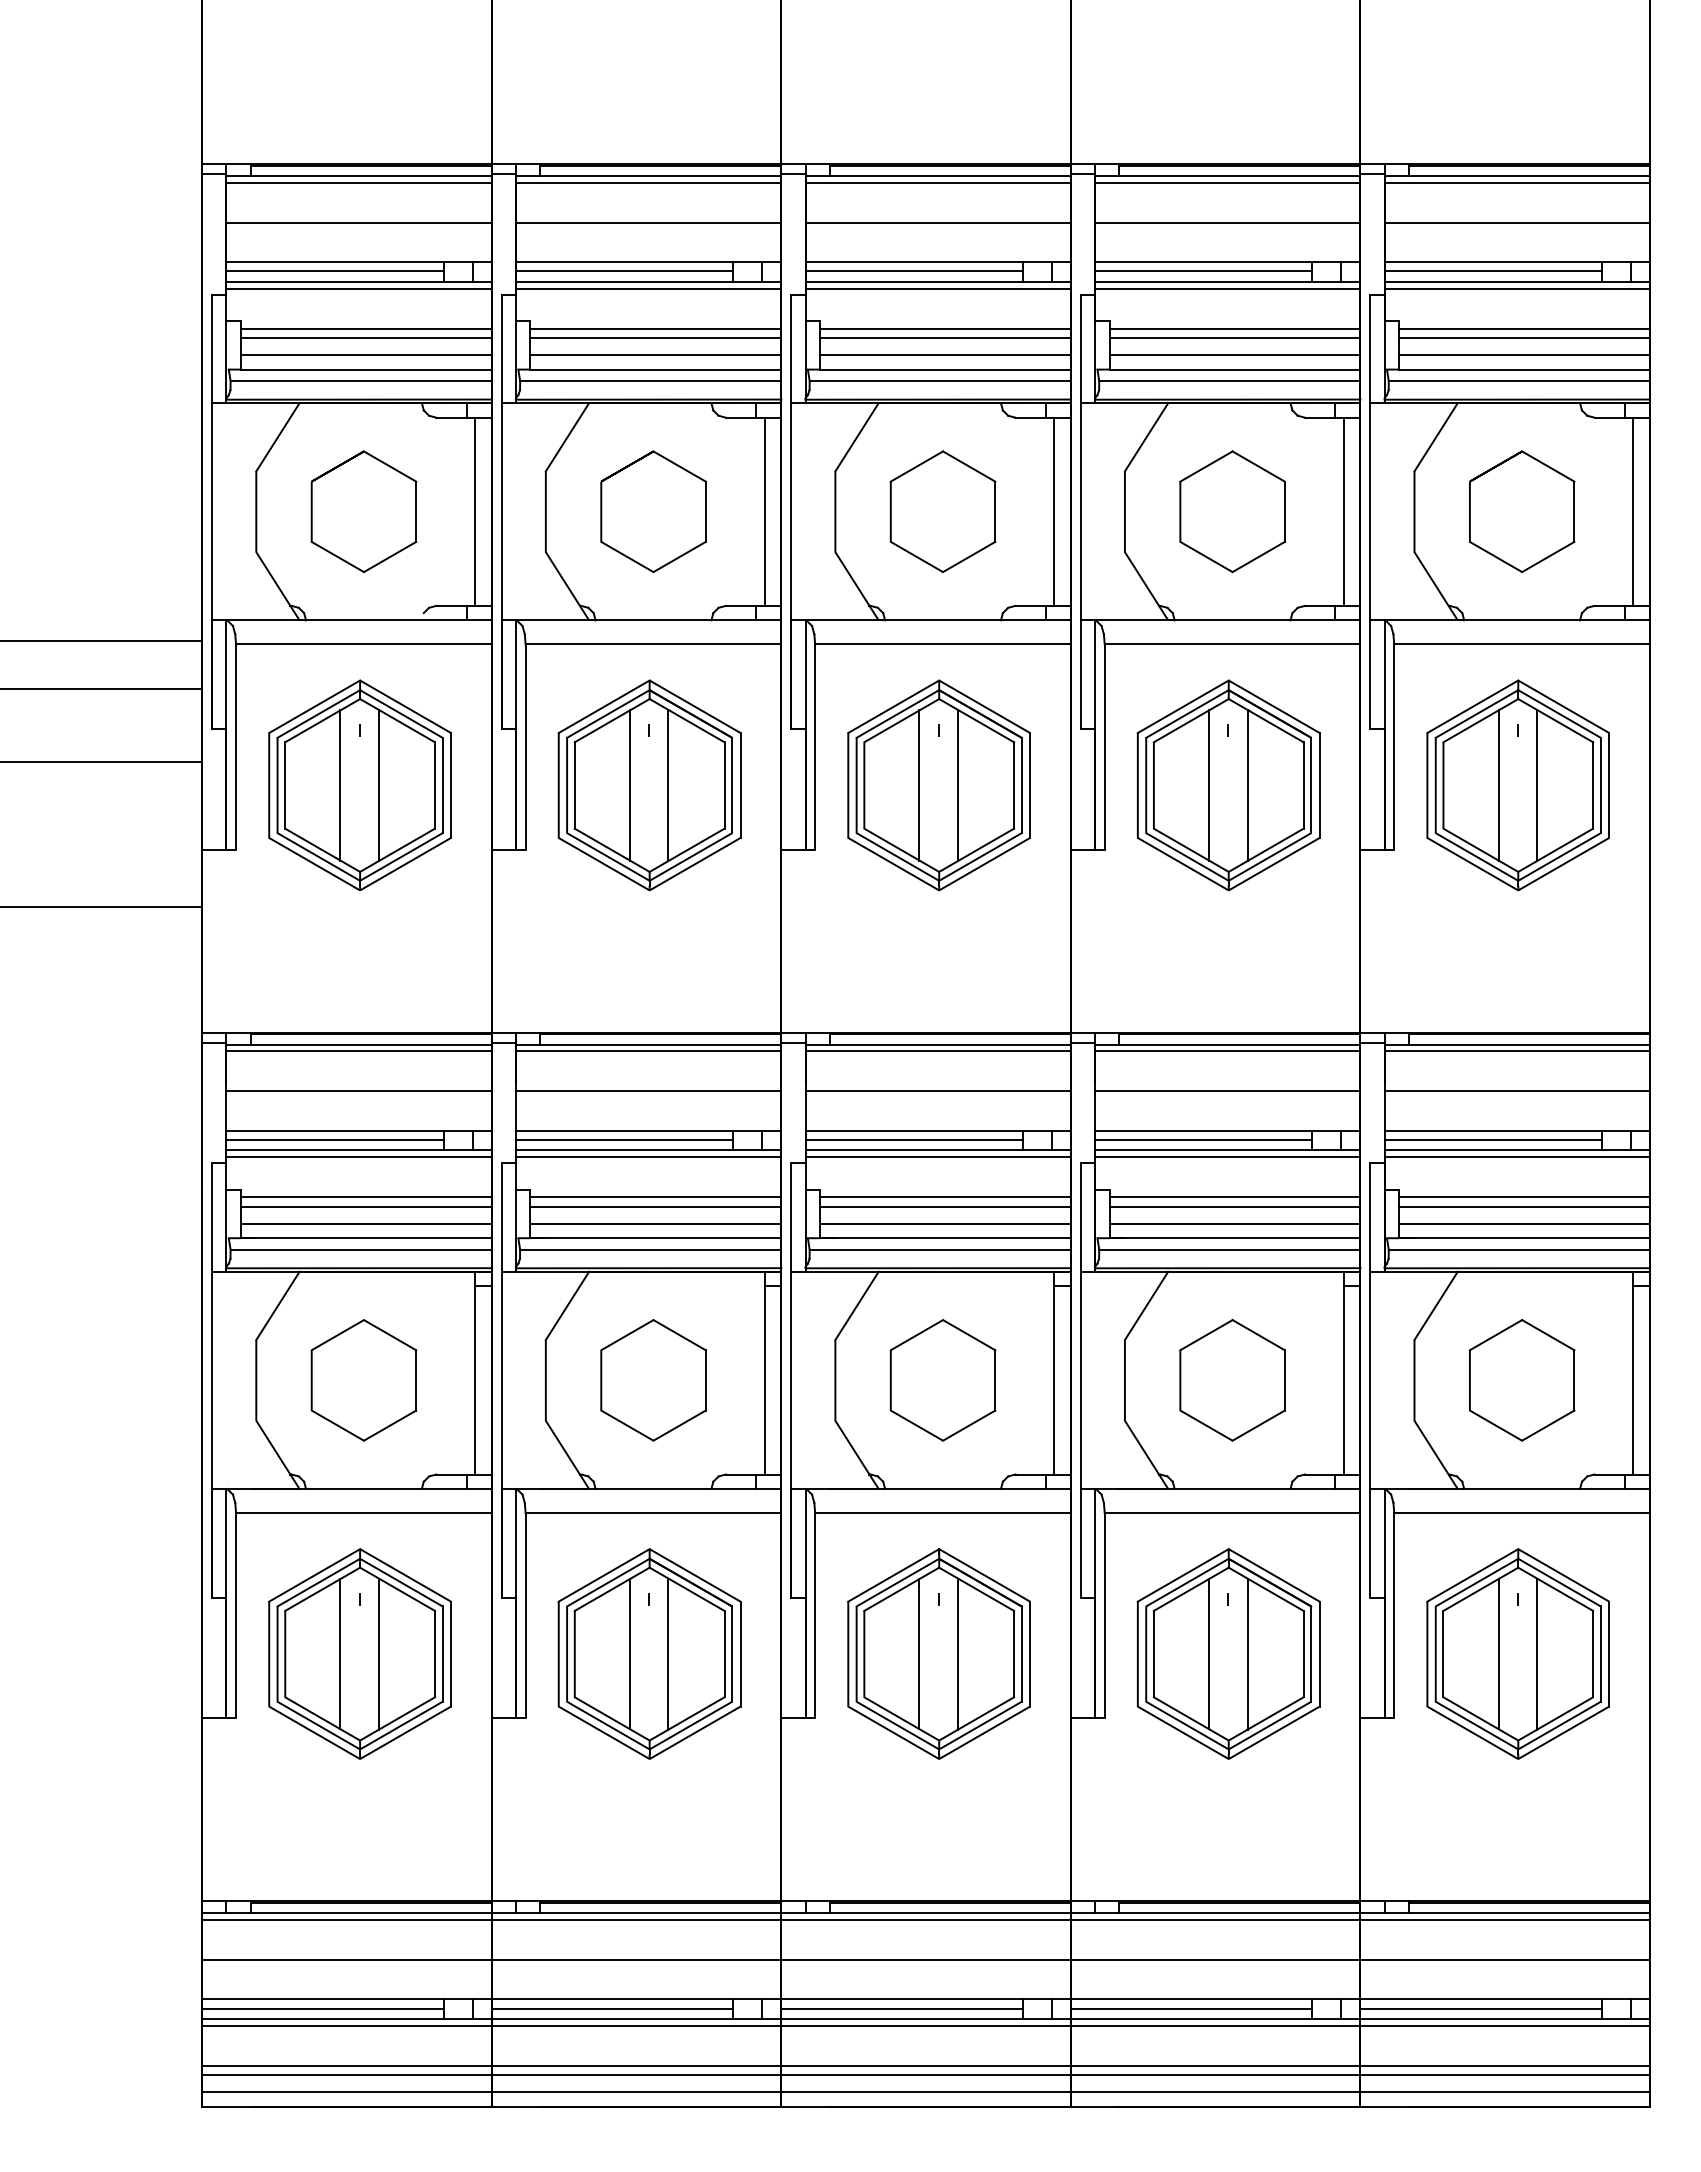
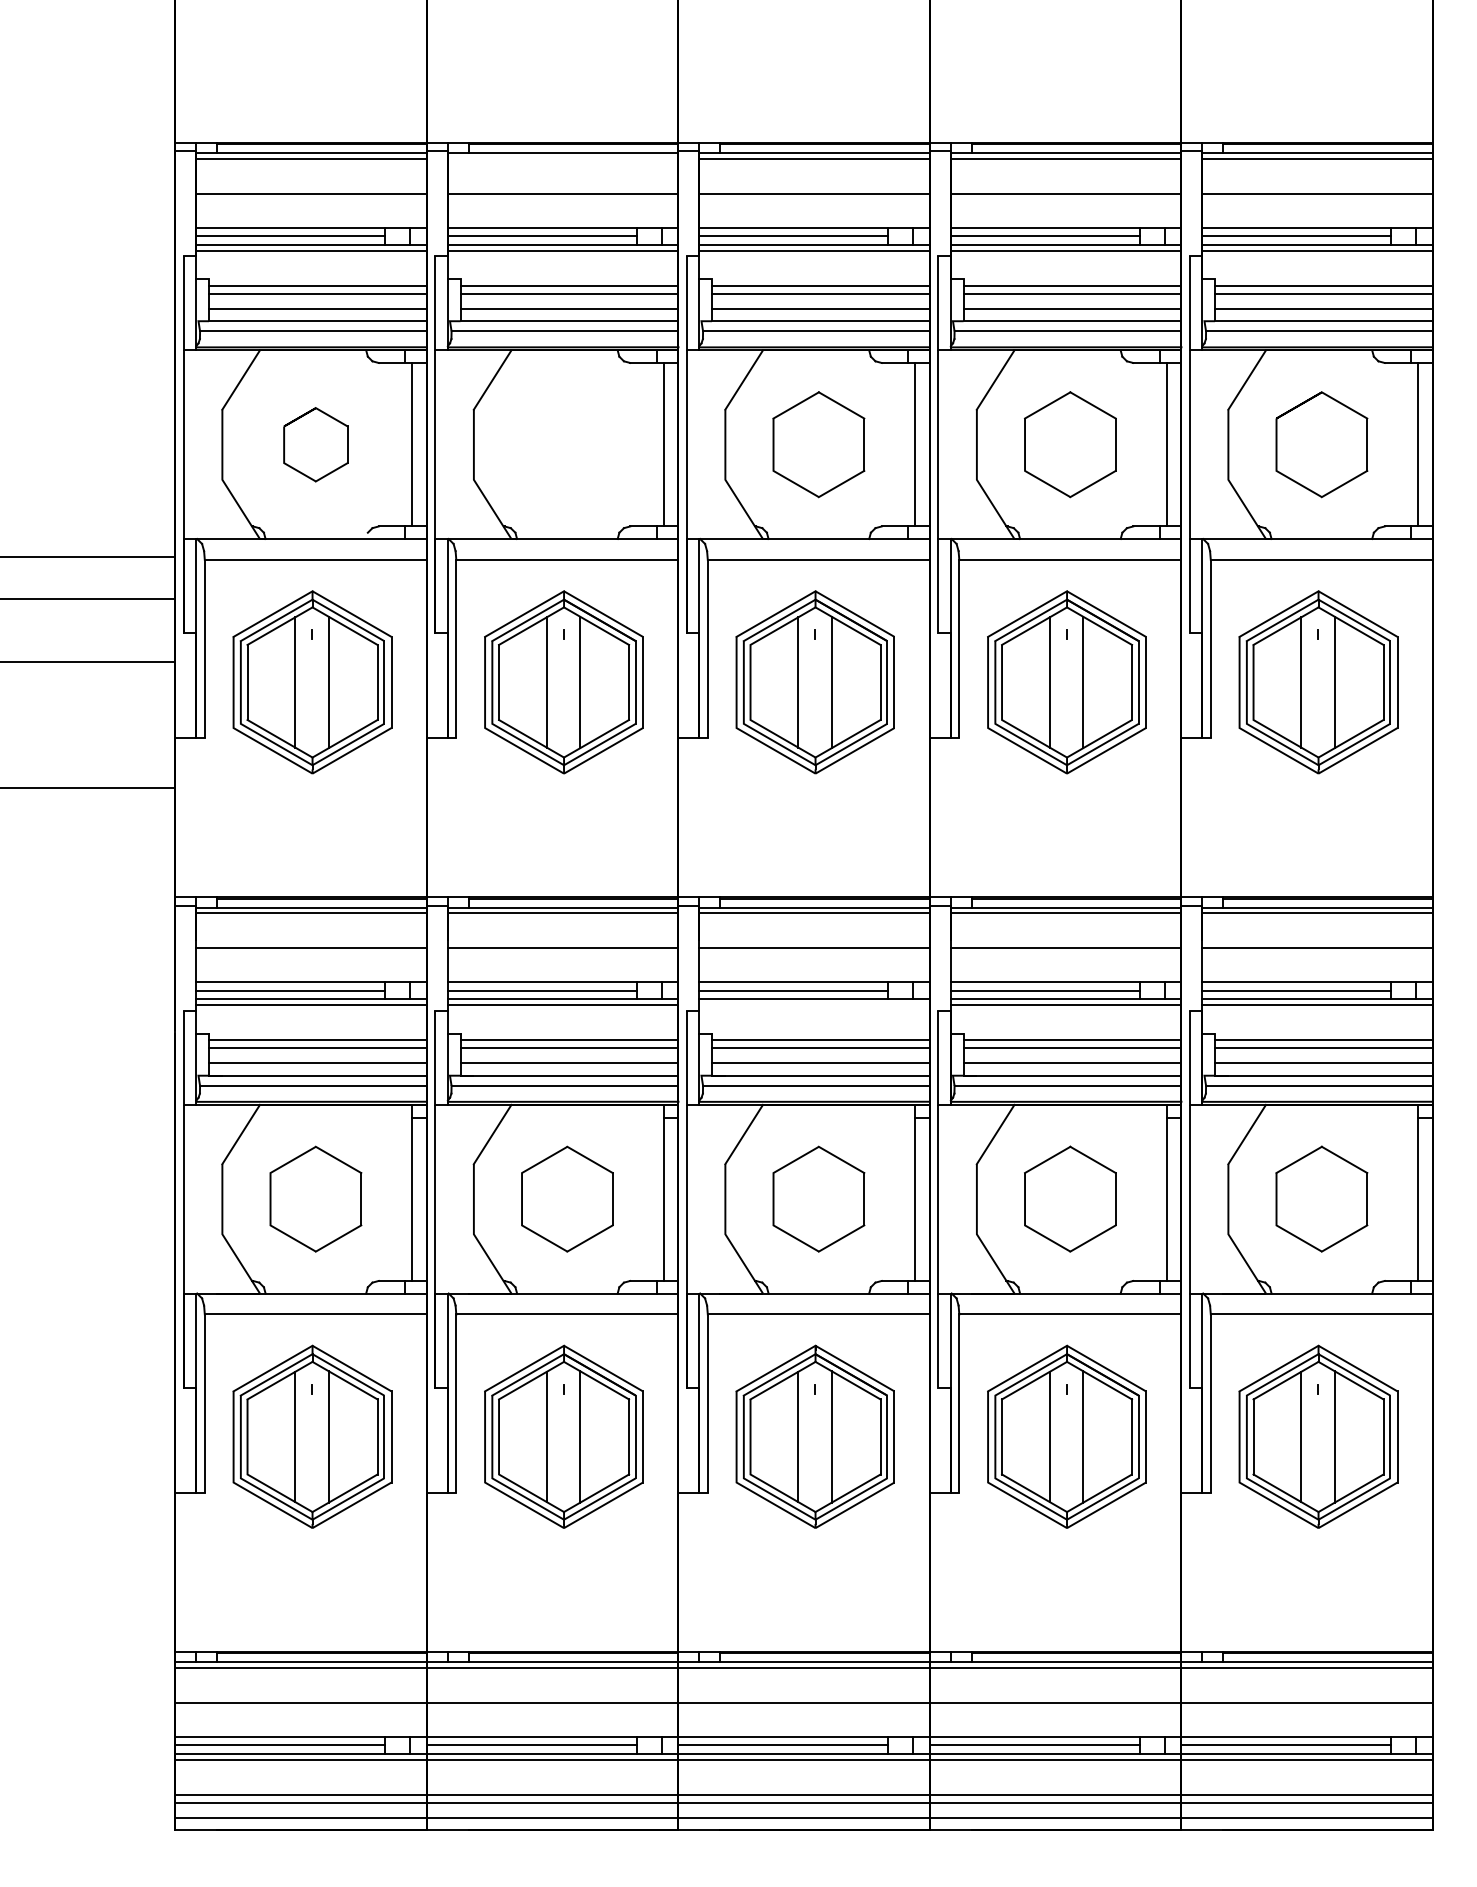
line: (648, 182) -> (563, 158), removed
part: (363, 511) -> (315, 444), size x0.7
part: (653, 511) -> (567, 444), removed
line: (937, 1157) -> (814, 1005), removed

